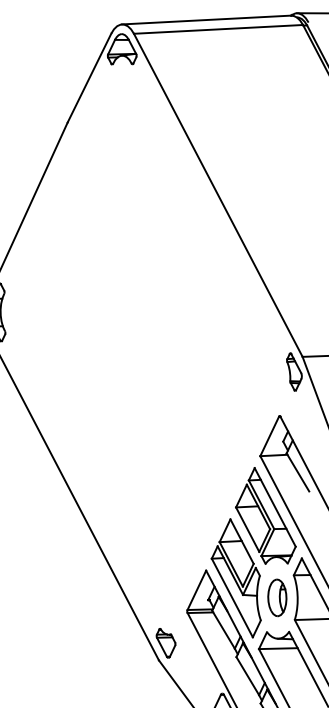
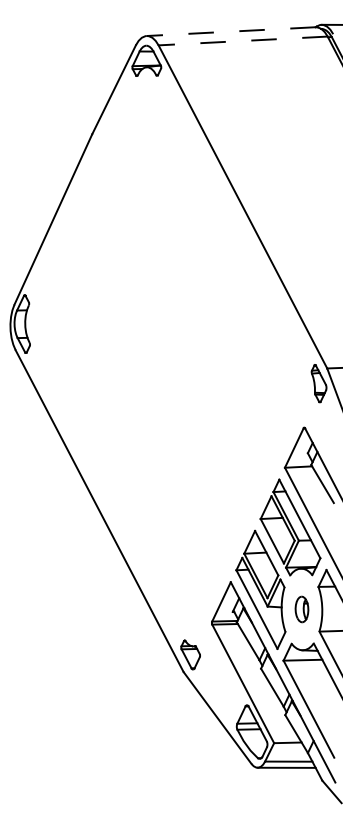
line: (206, 19) -> (231, 31), solid -> dashed
line: (218, 28) -> (243, 40), solid -> dashed
part: (276, 597) -> (301, 609), size x0.7

